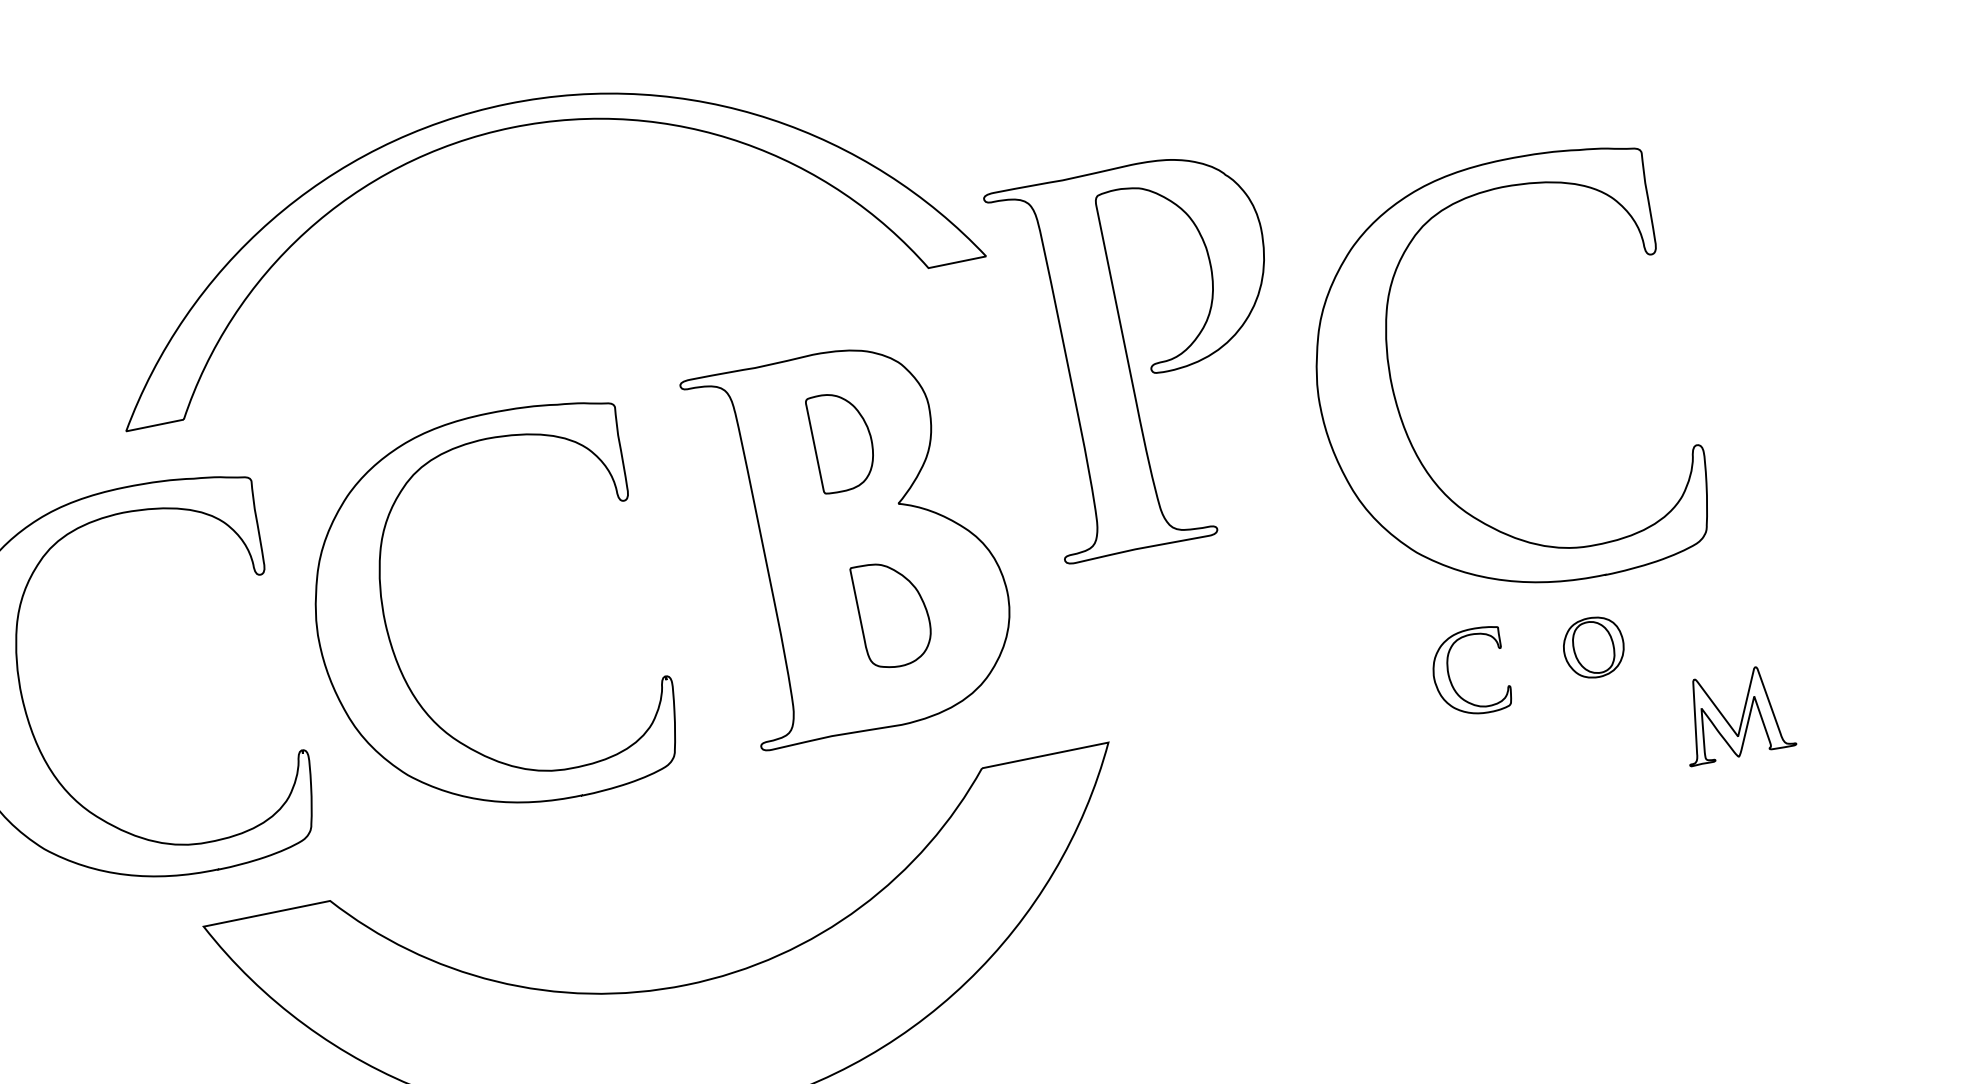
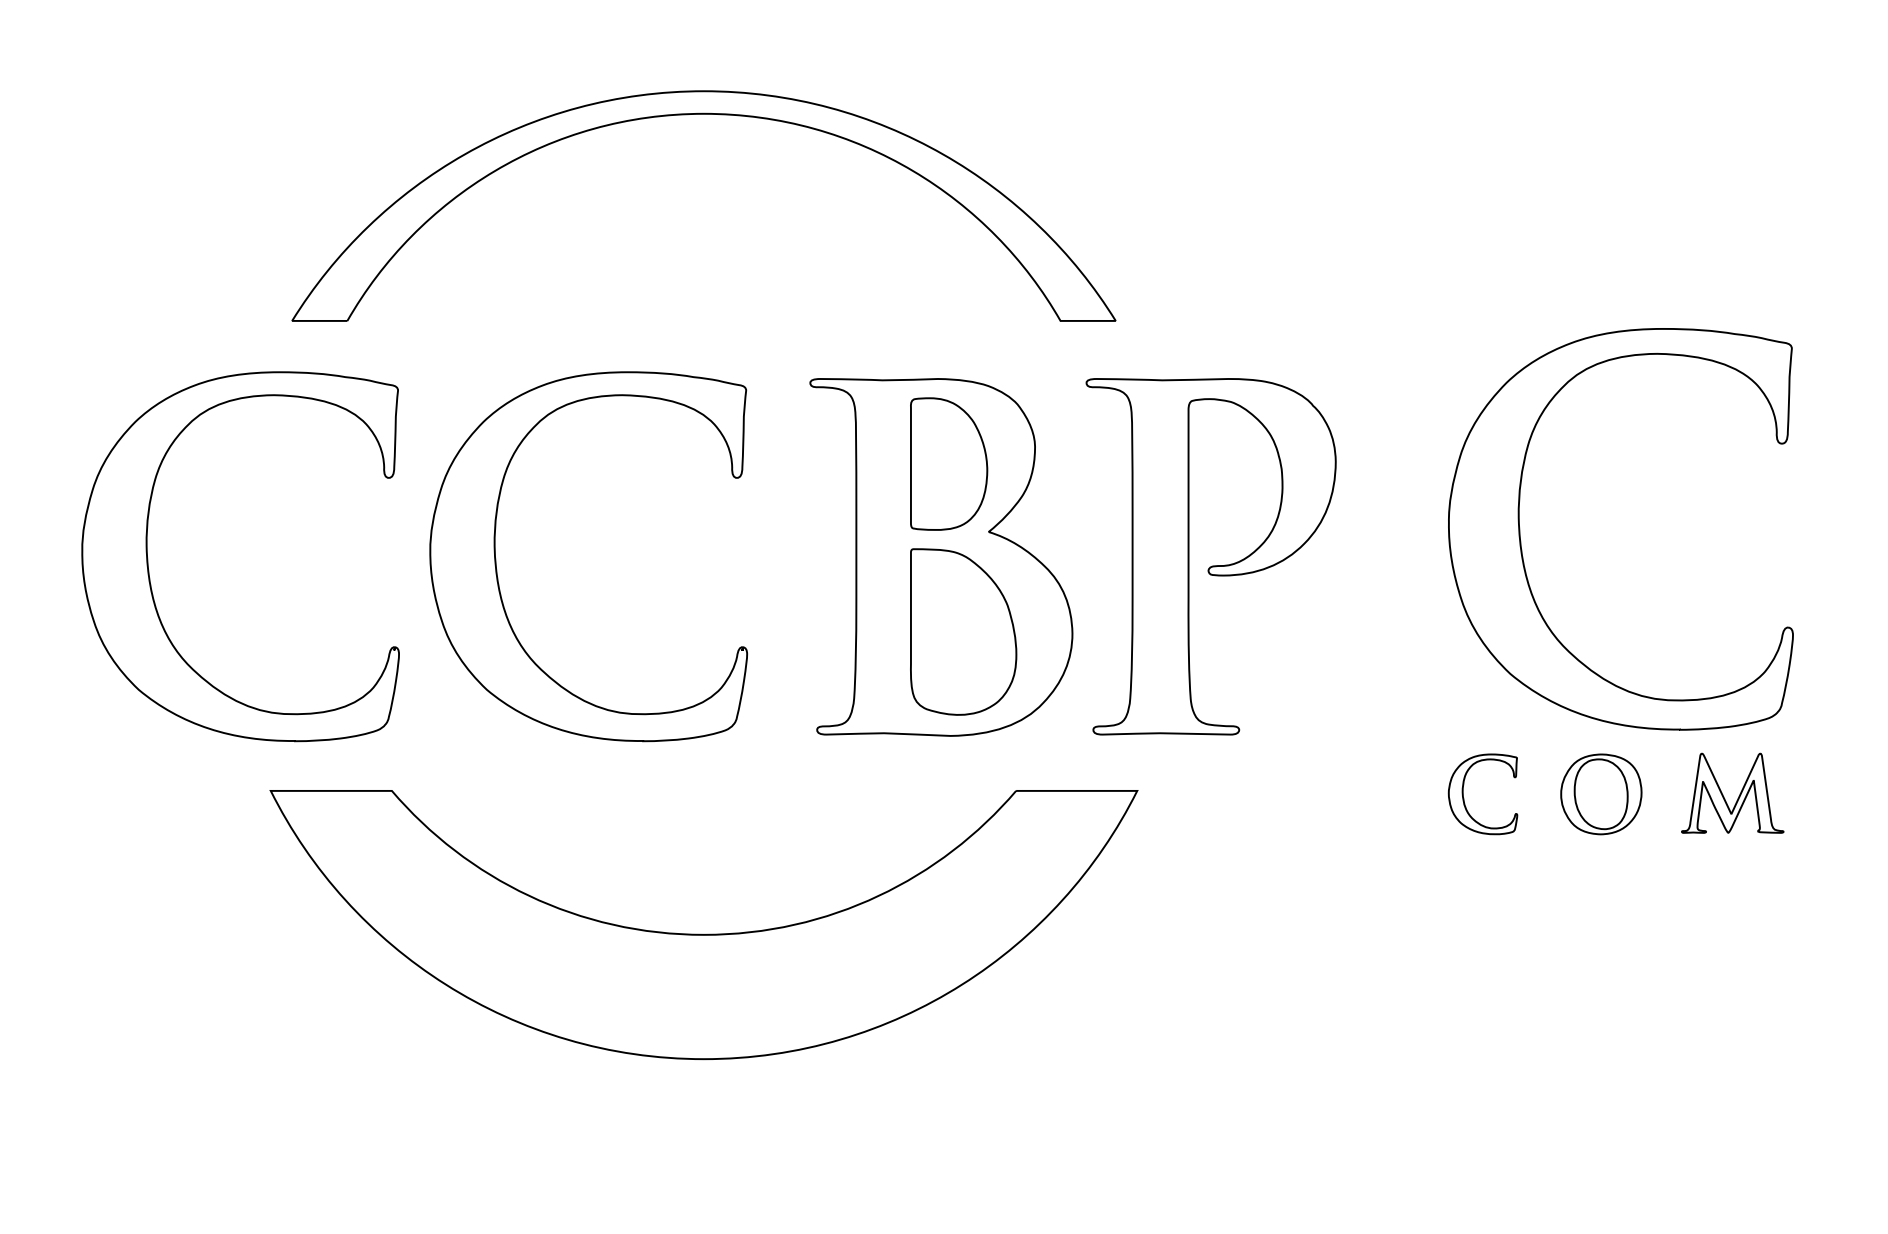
part: (1154, 363) -> (1212, 565), moved
part: (1400, 411) -> (1521, 541), moved
part: (842, 440) -> (949, 463), size x1.43
part: (893, 613) -> (963, 631), size x1.67
part: (1594, 647) -> (1601, 794), size x1.43
part: (1741, 716) -> (1738, 796), moved

